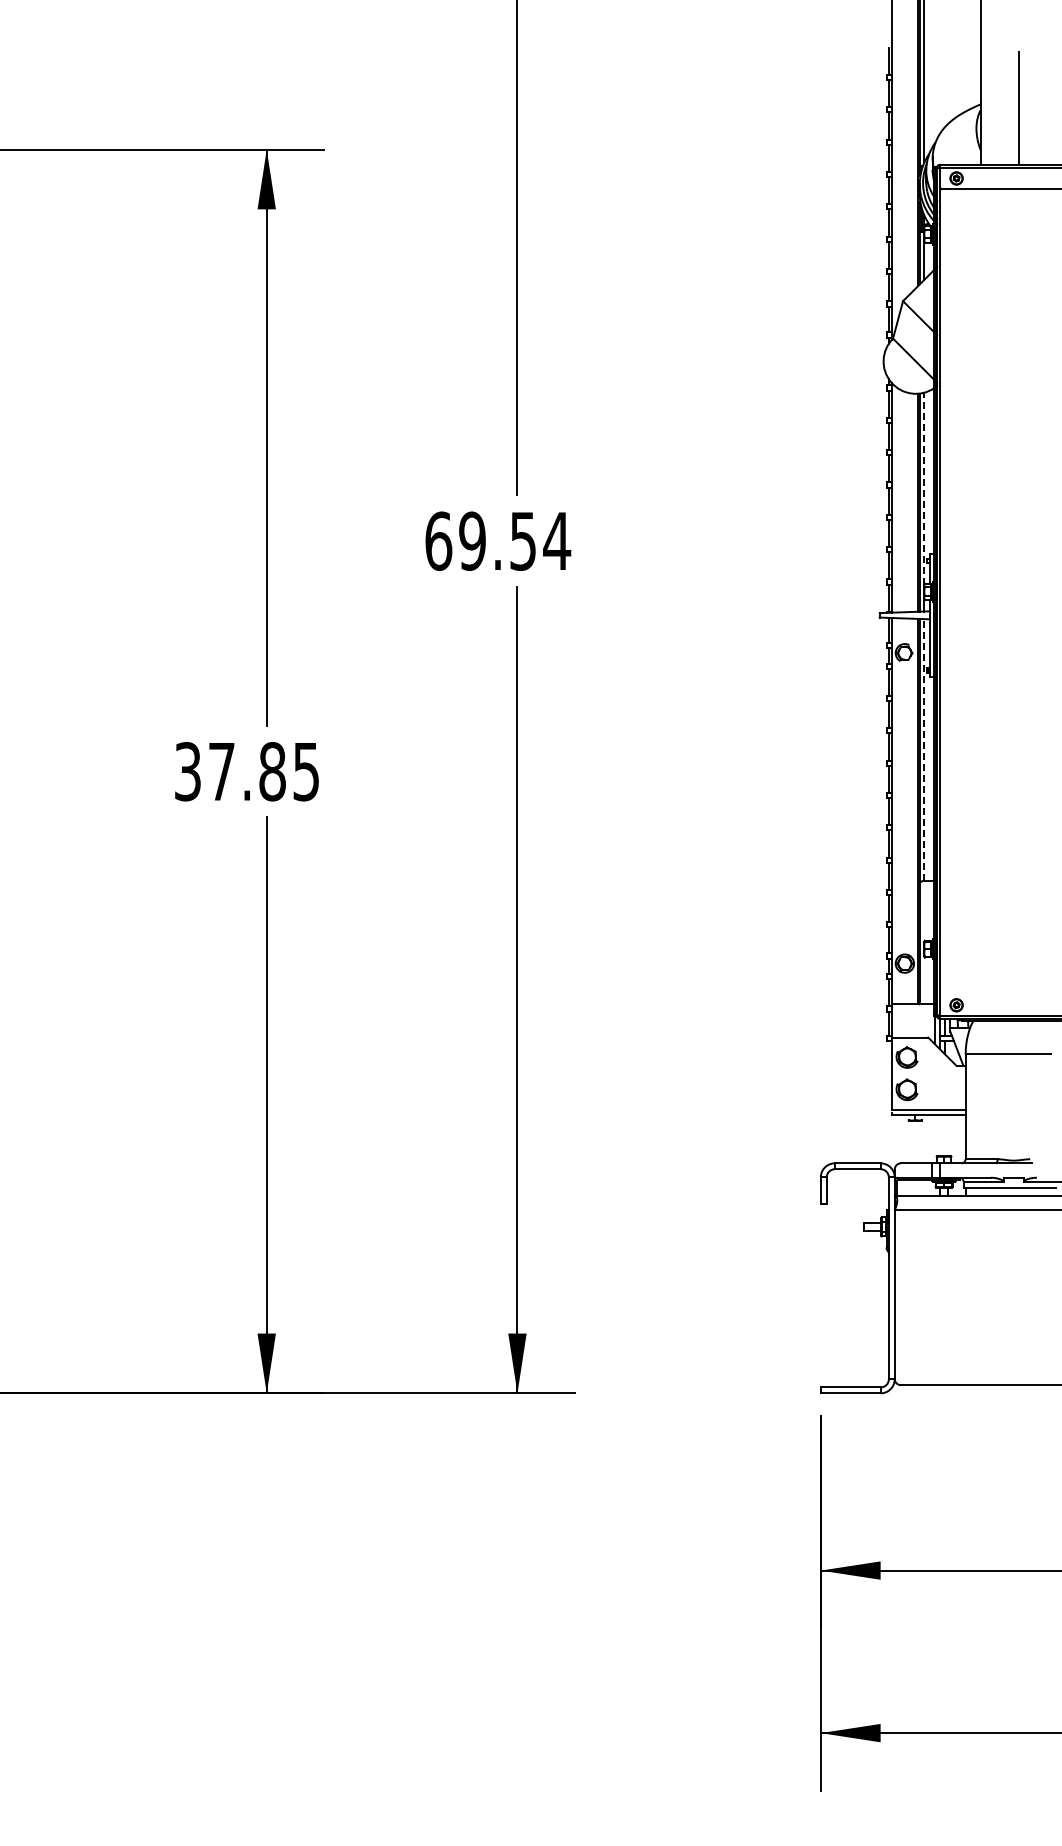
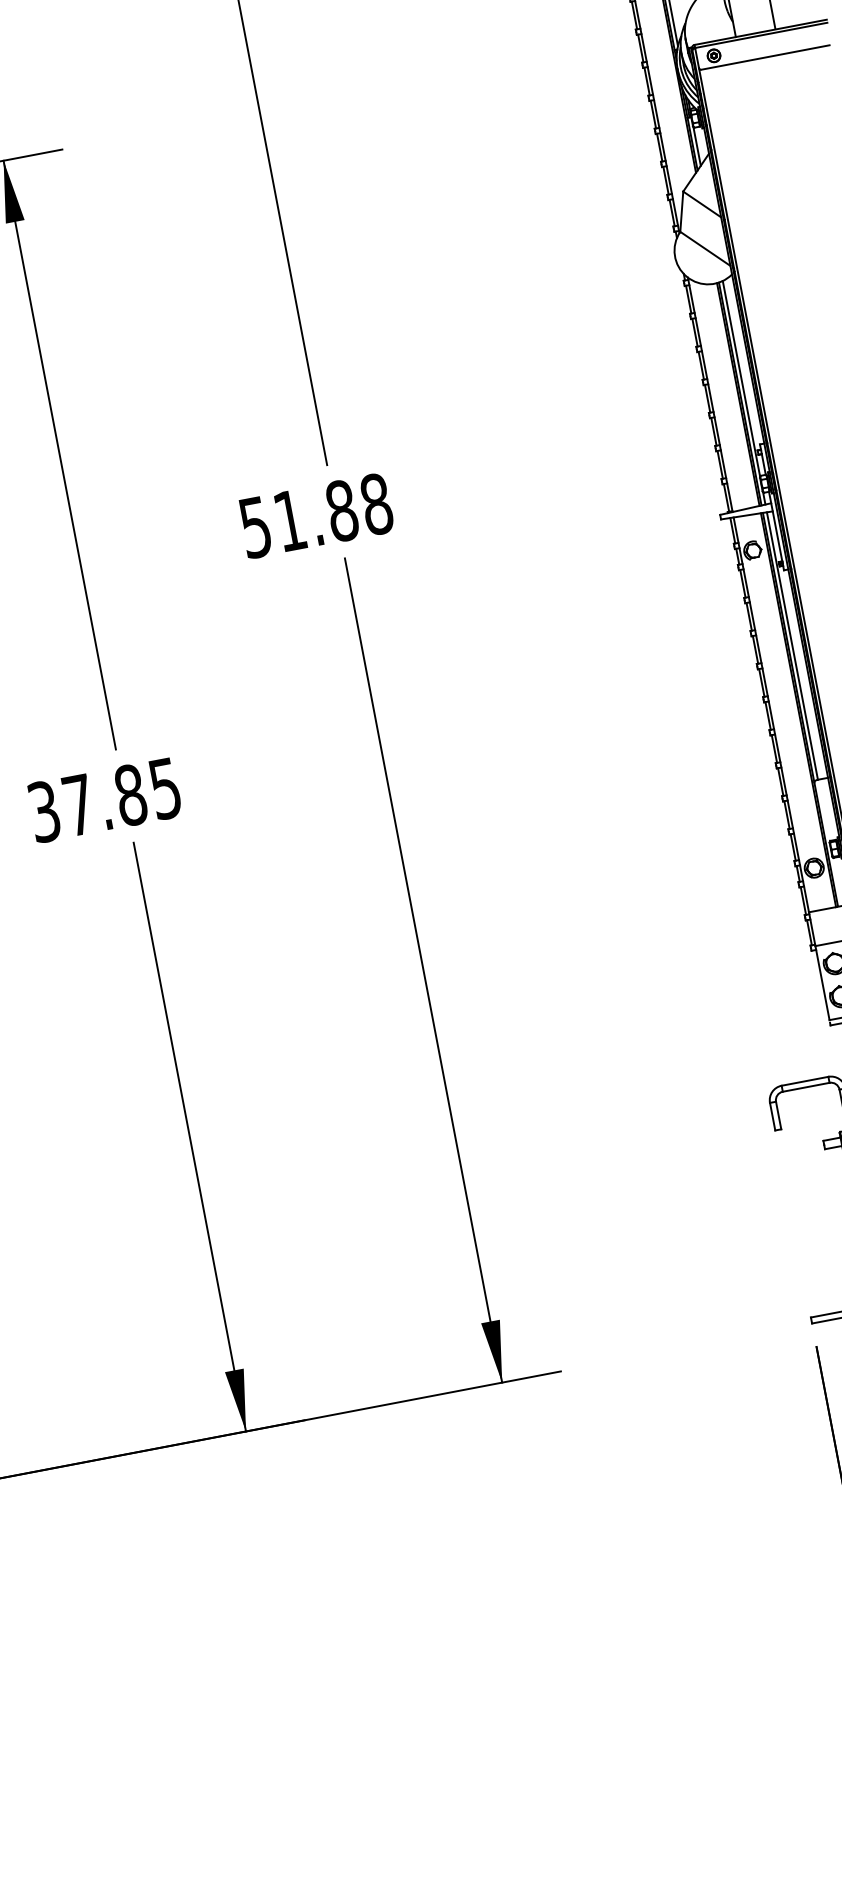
line: (924, 488) -> (741, 378), dashed -> solid
text: (498, 541) -> (316, 516), 69.54 -> 51.88
line: (924, 750) -> (792, 646), dashed -> solid

